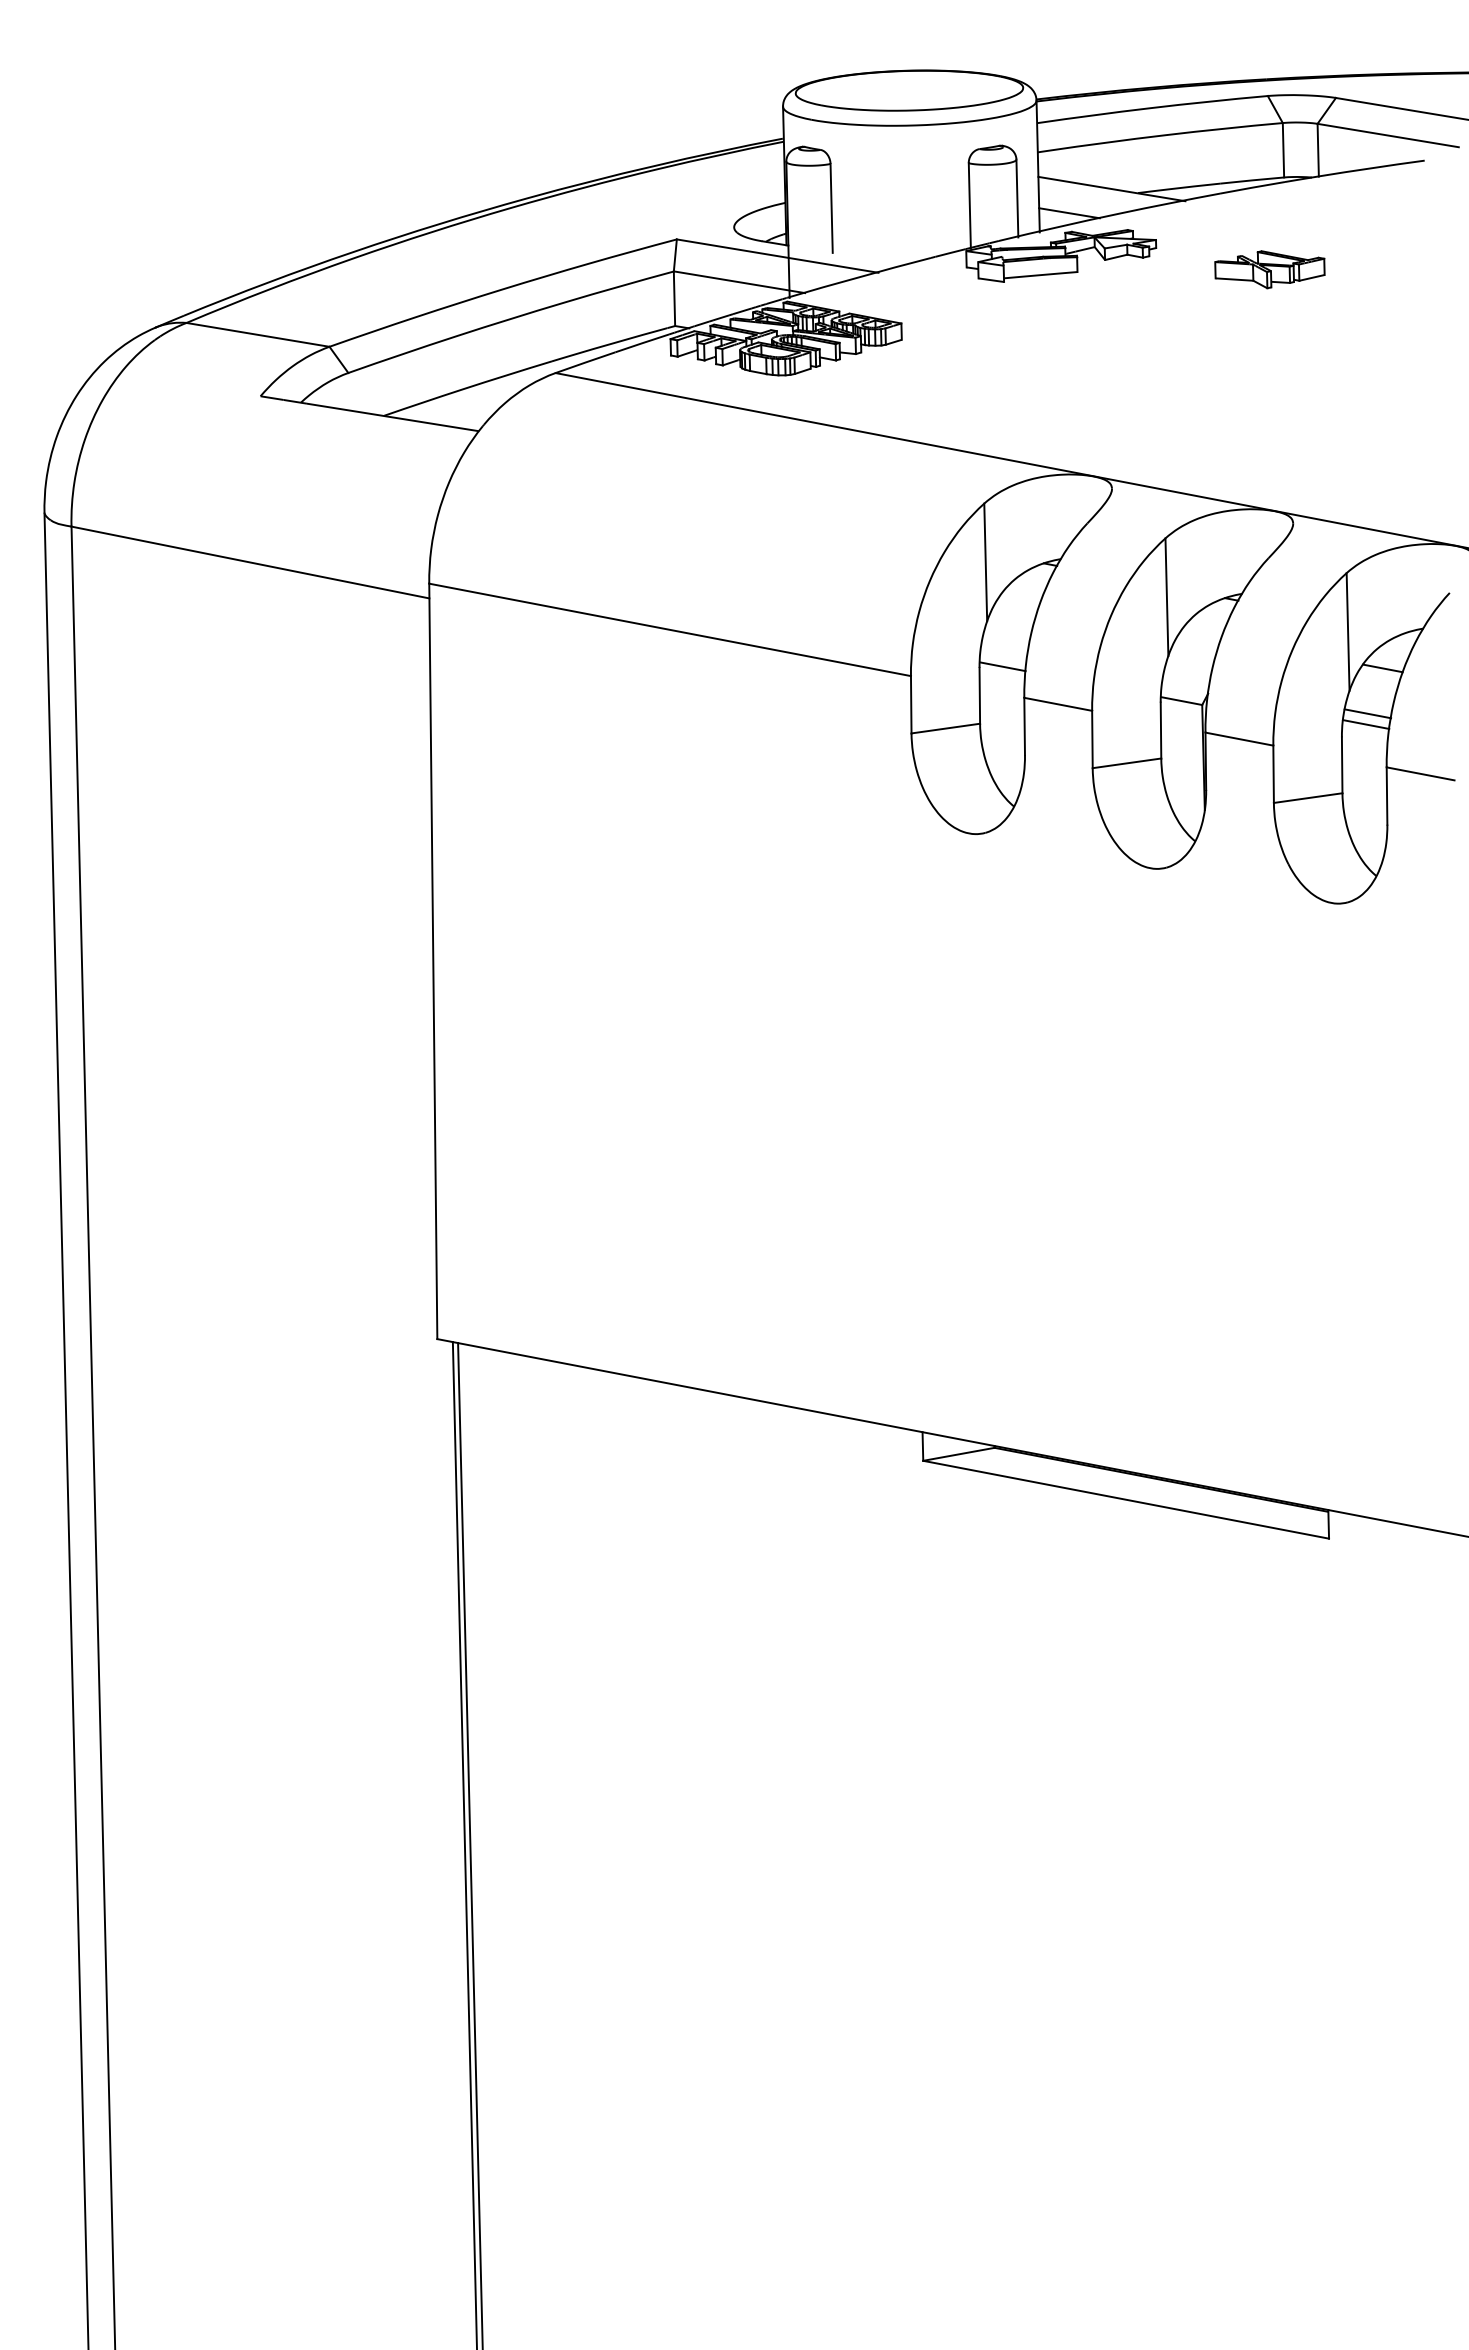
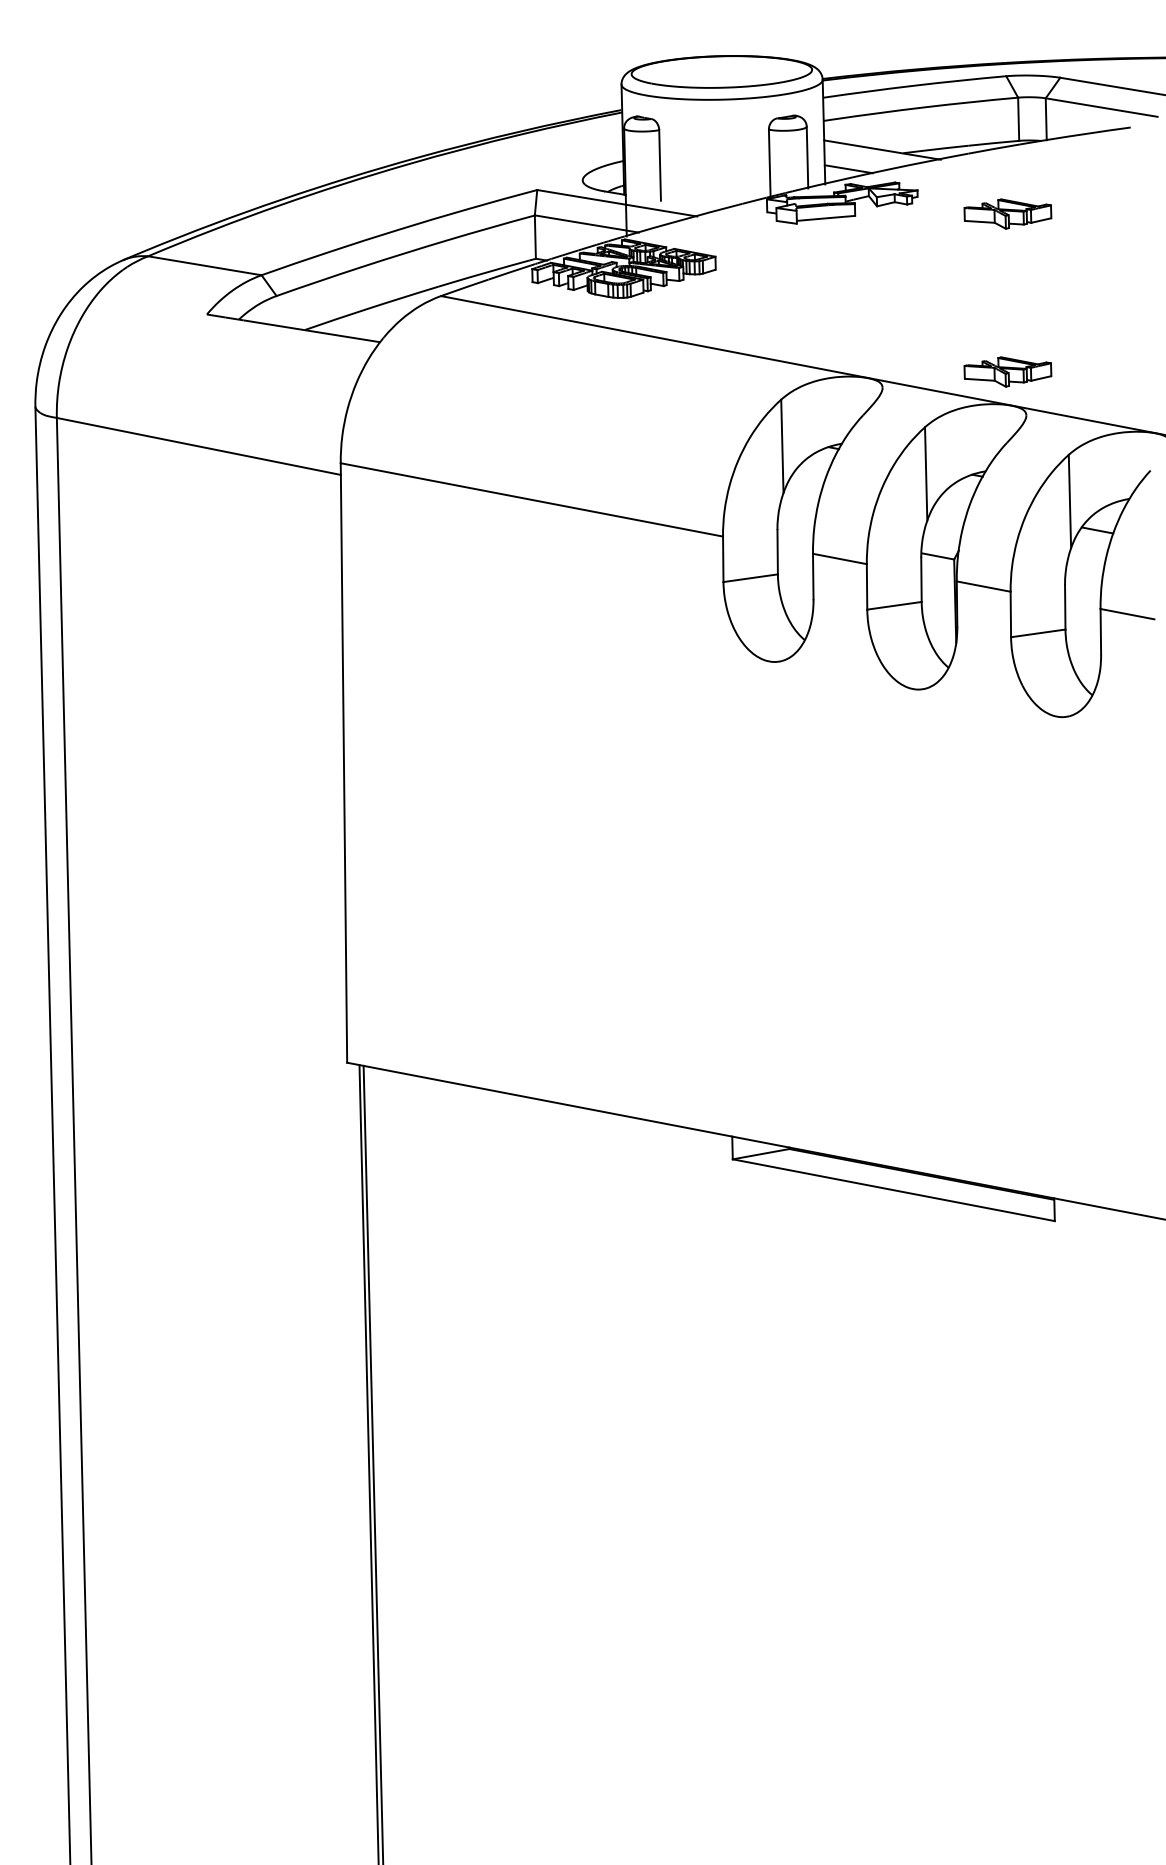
part: (1269, 468) -> (1007, 371), added
line: (1002, 666) -> (795, 528), removed
line: (1367, 713) -> (1085, 566), removed
line: (1365, 724) -> (1083, 574), removed

